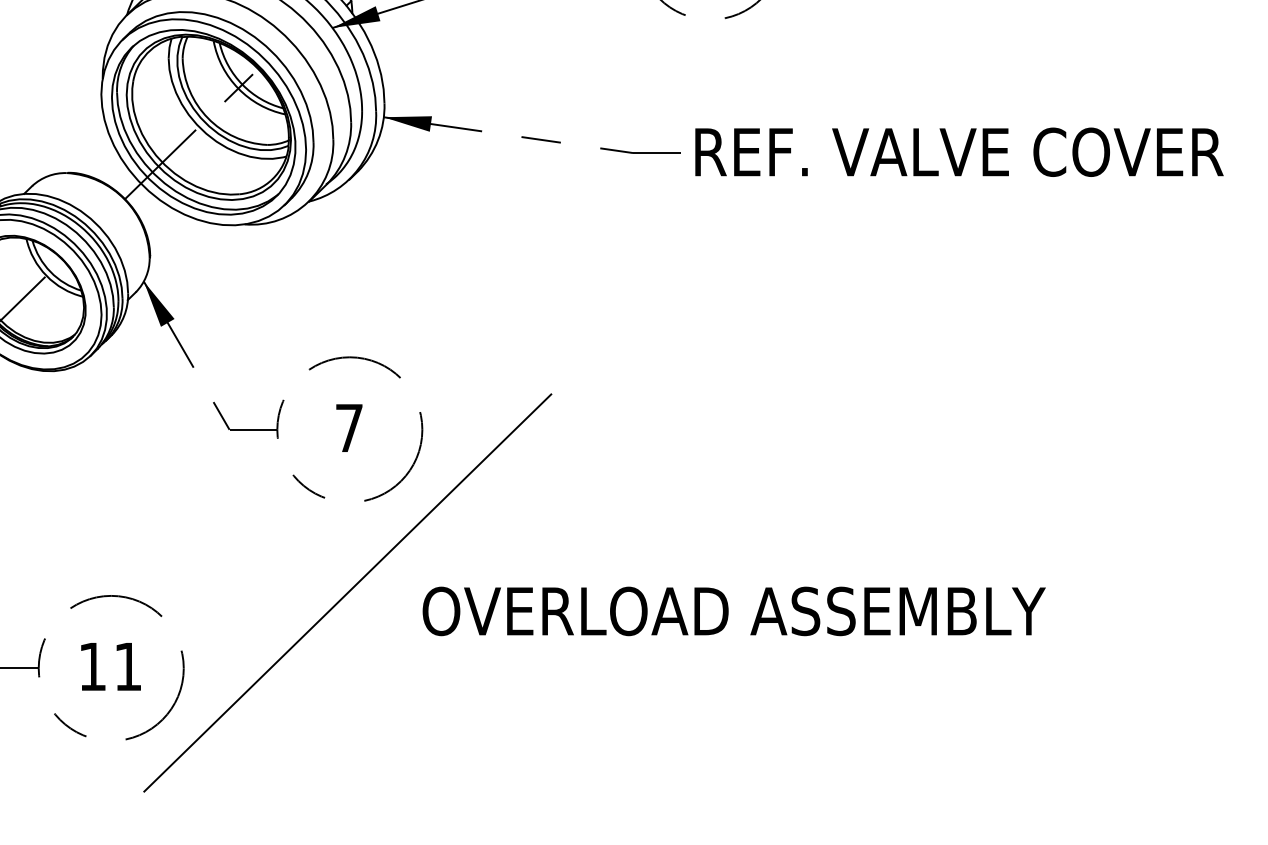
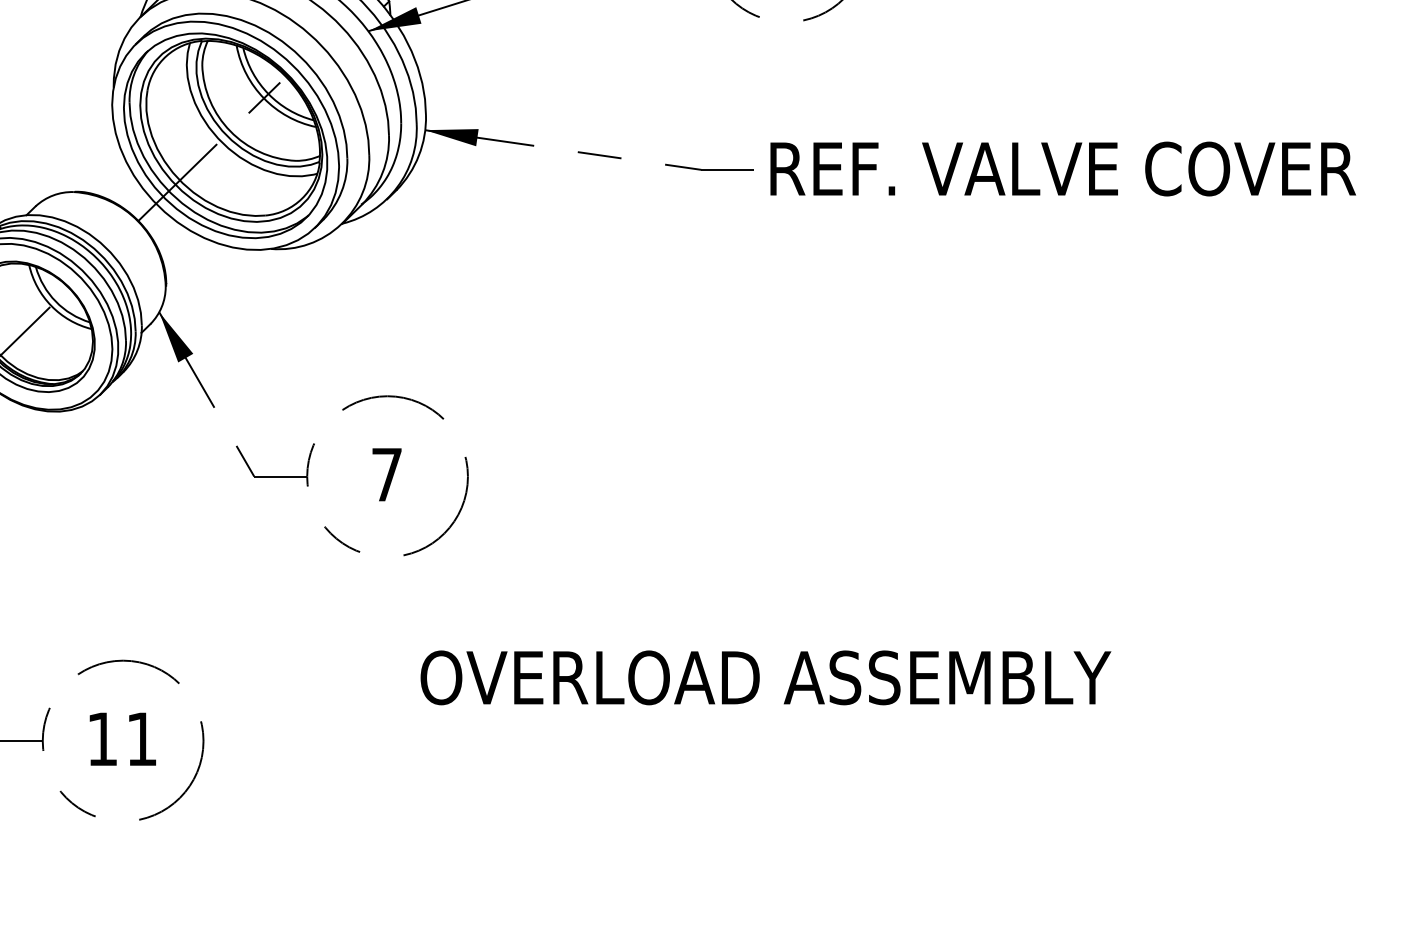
line: (347, 592) -> (384, 656), removed
text: (733, 611) -> (765, 677), moved

